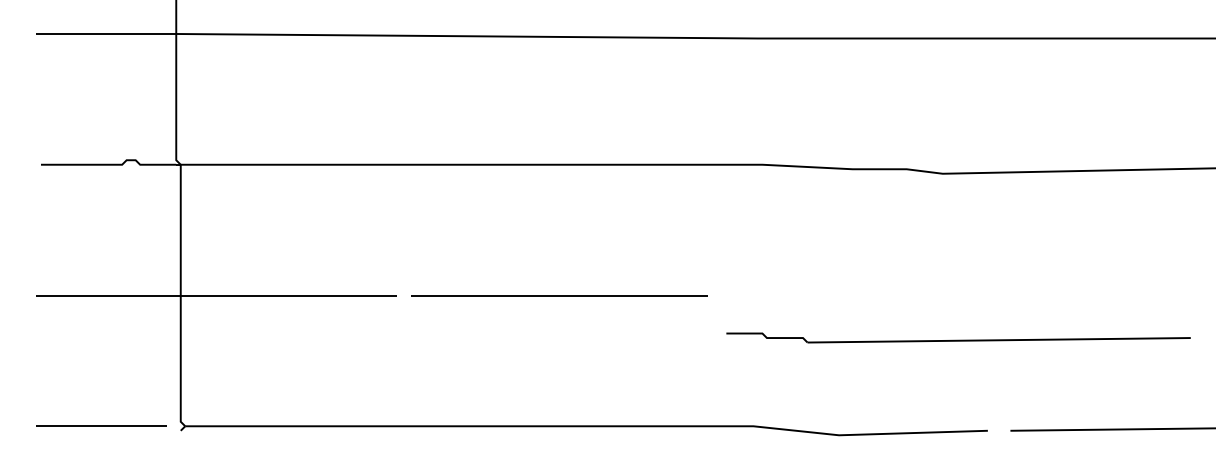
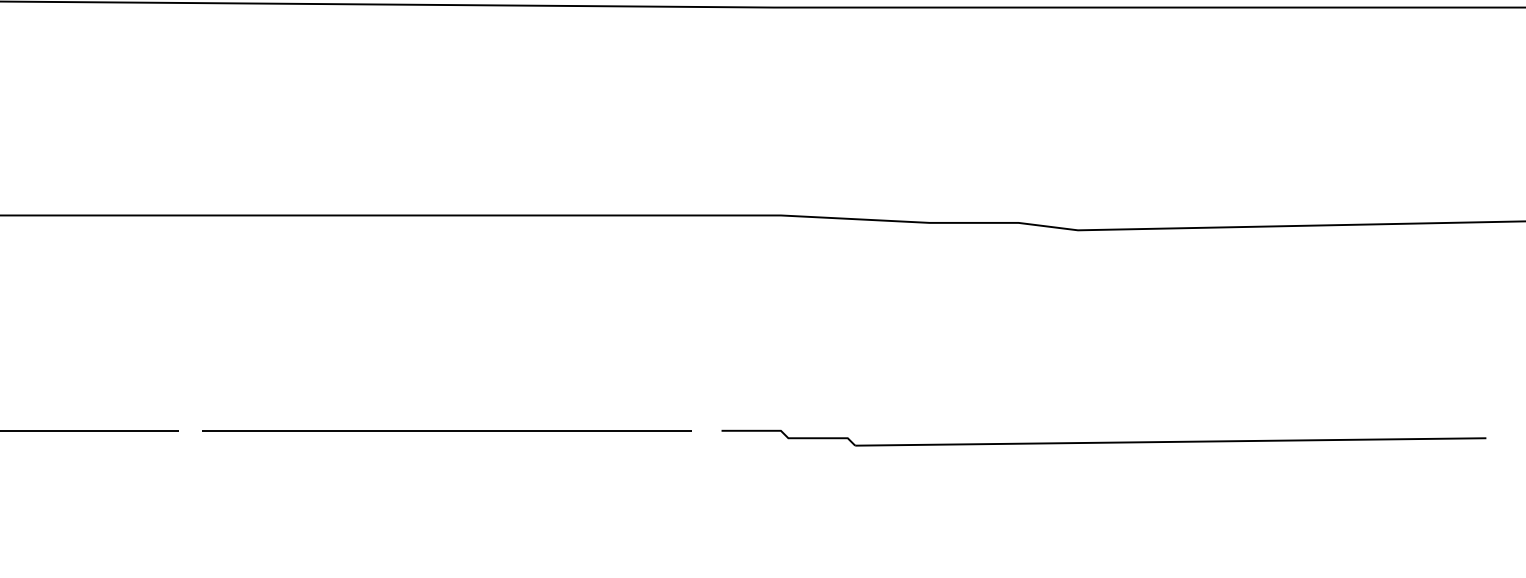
part: (958, 337) -> (1103, 437), moved

